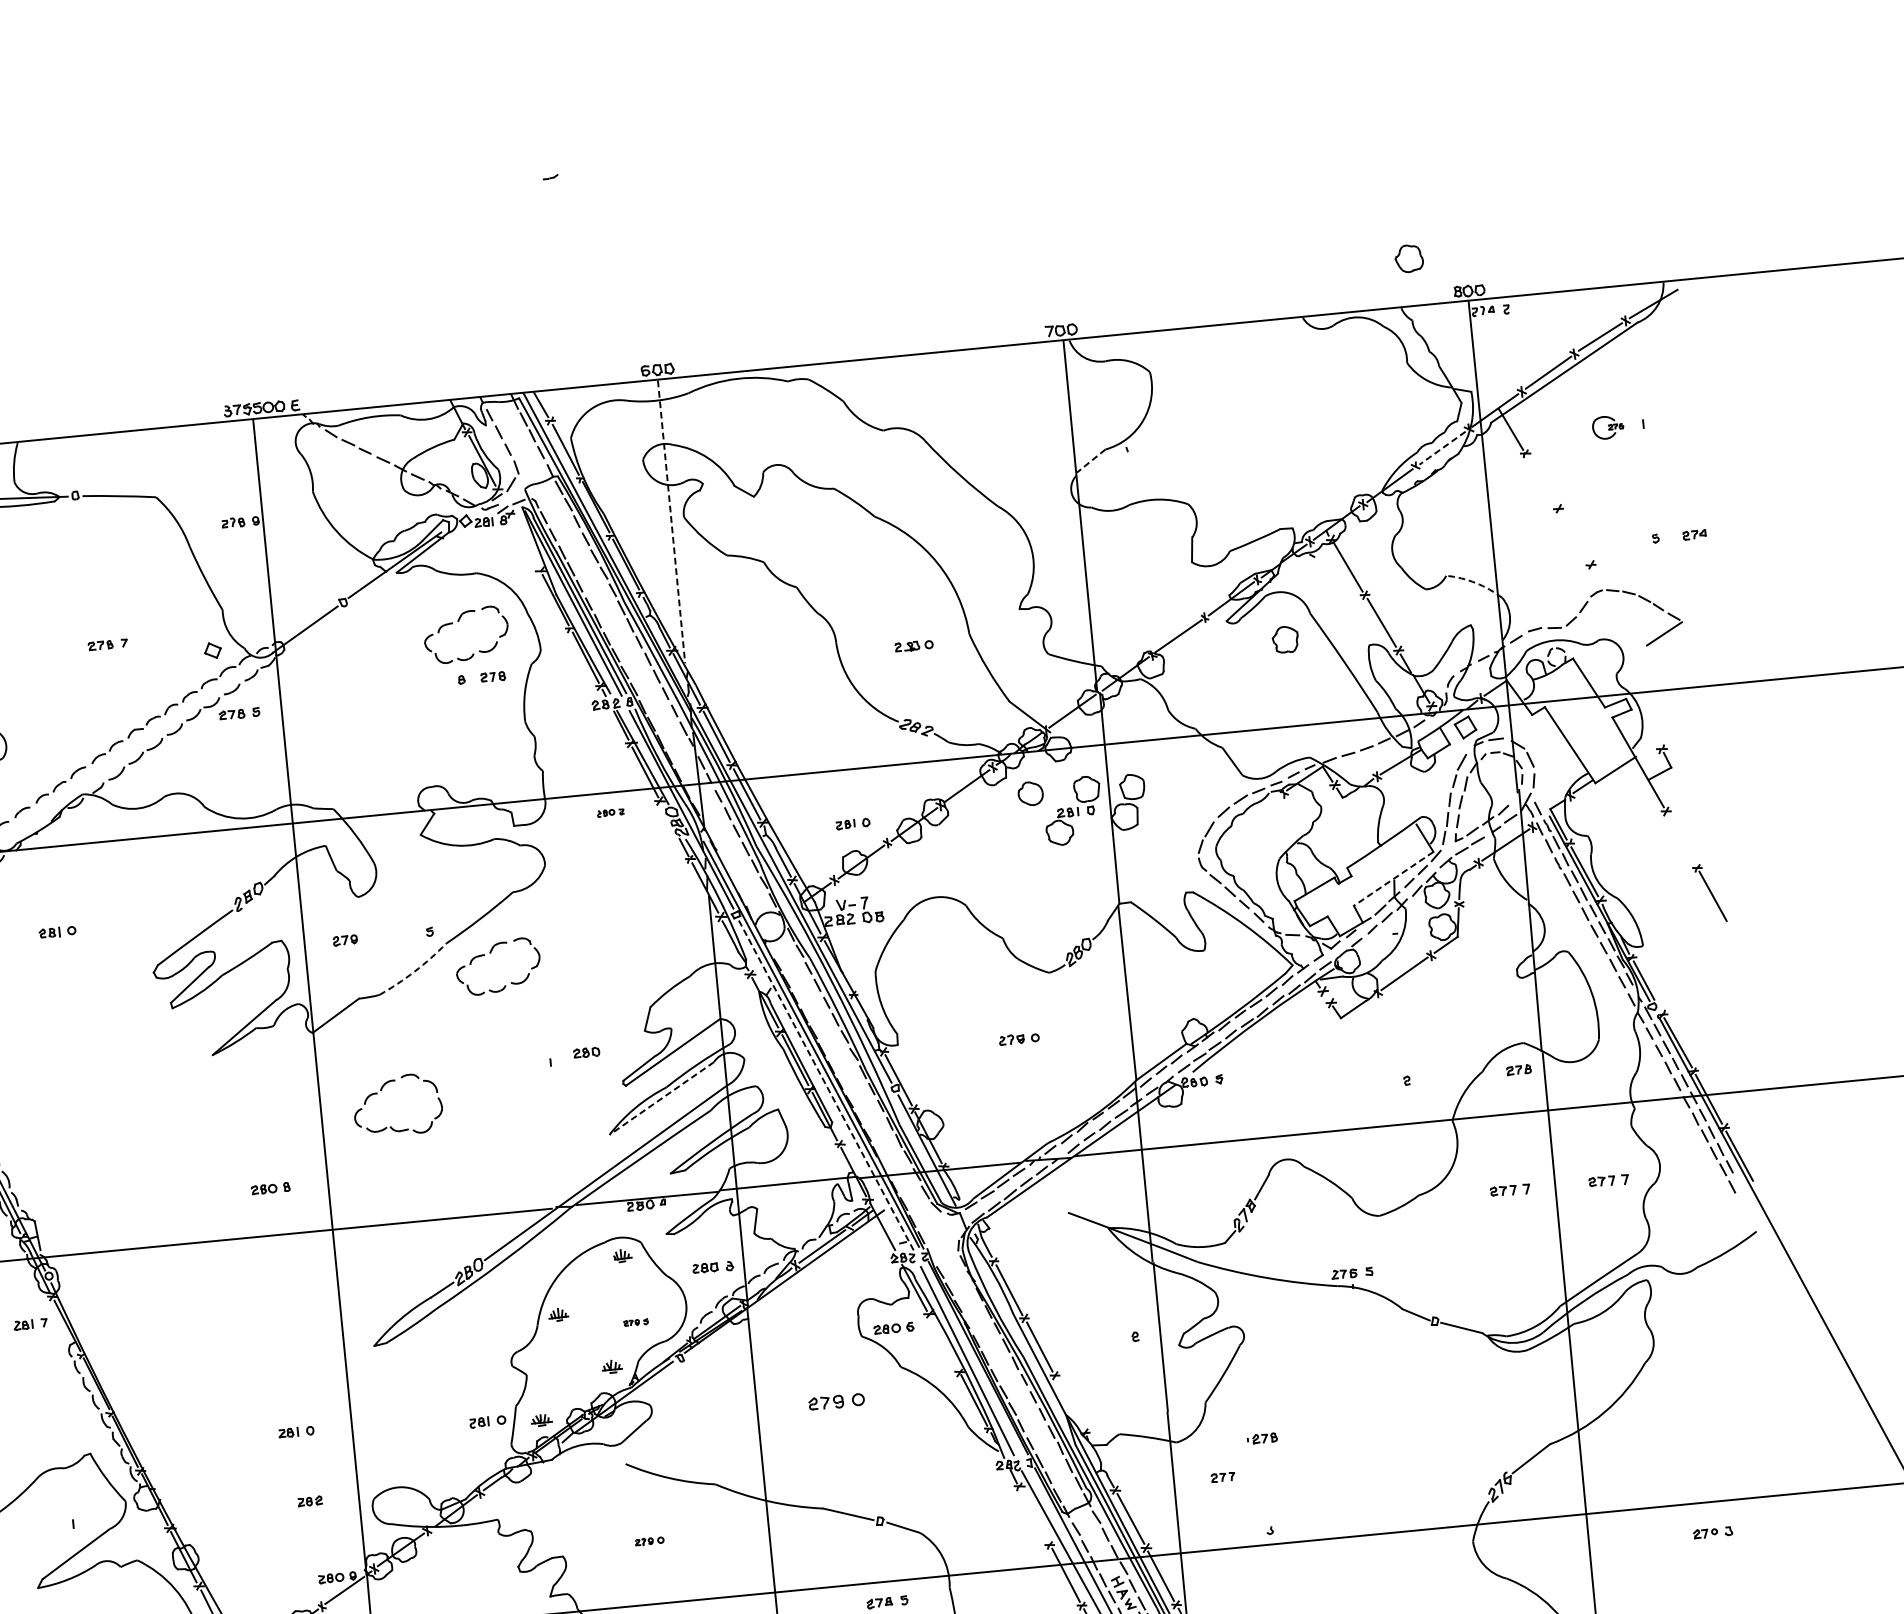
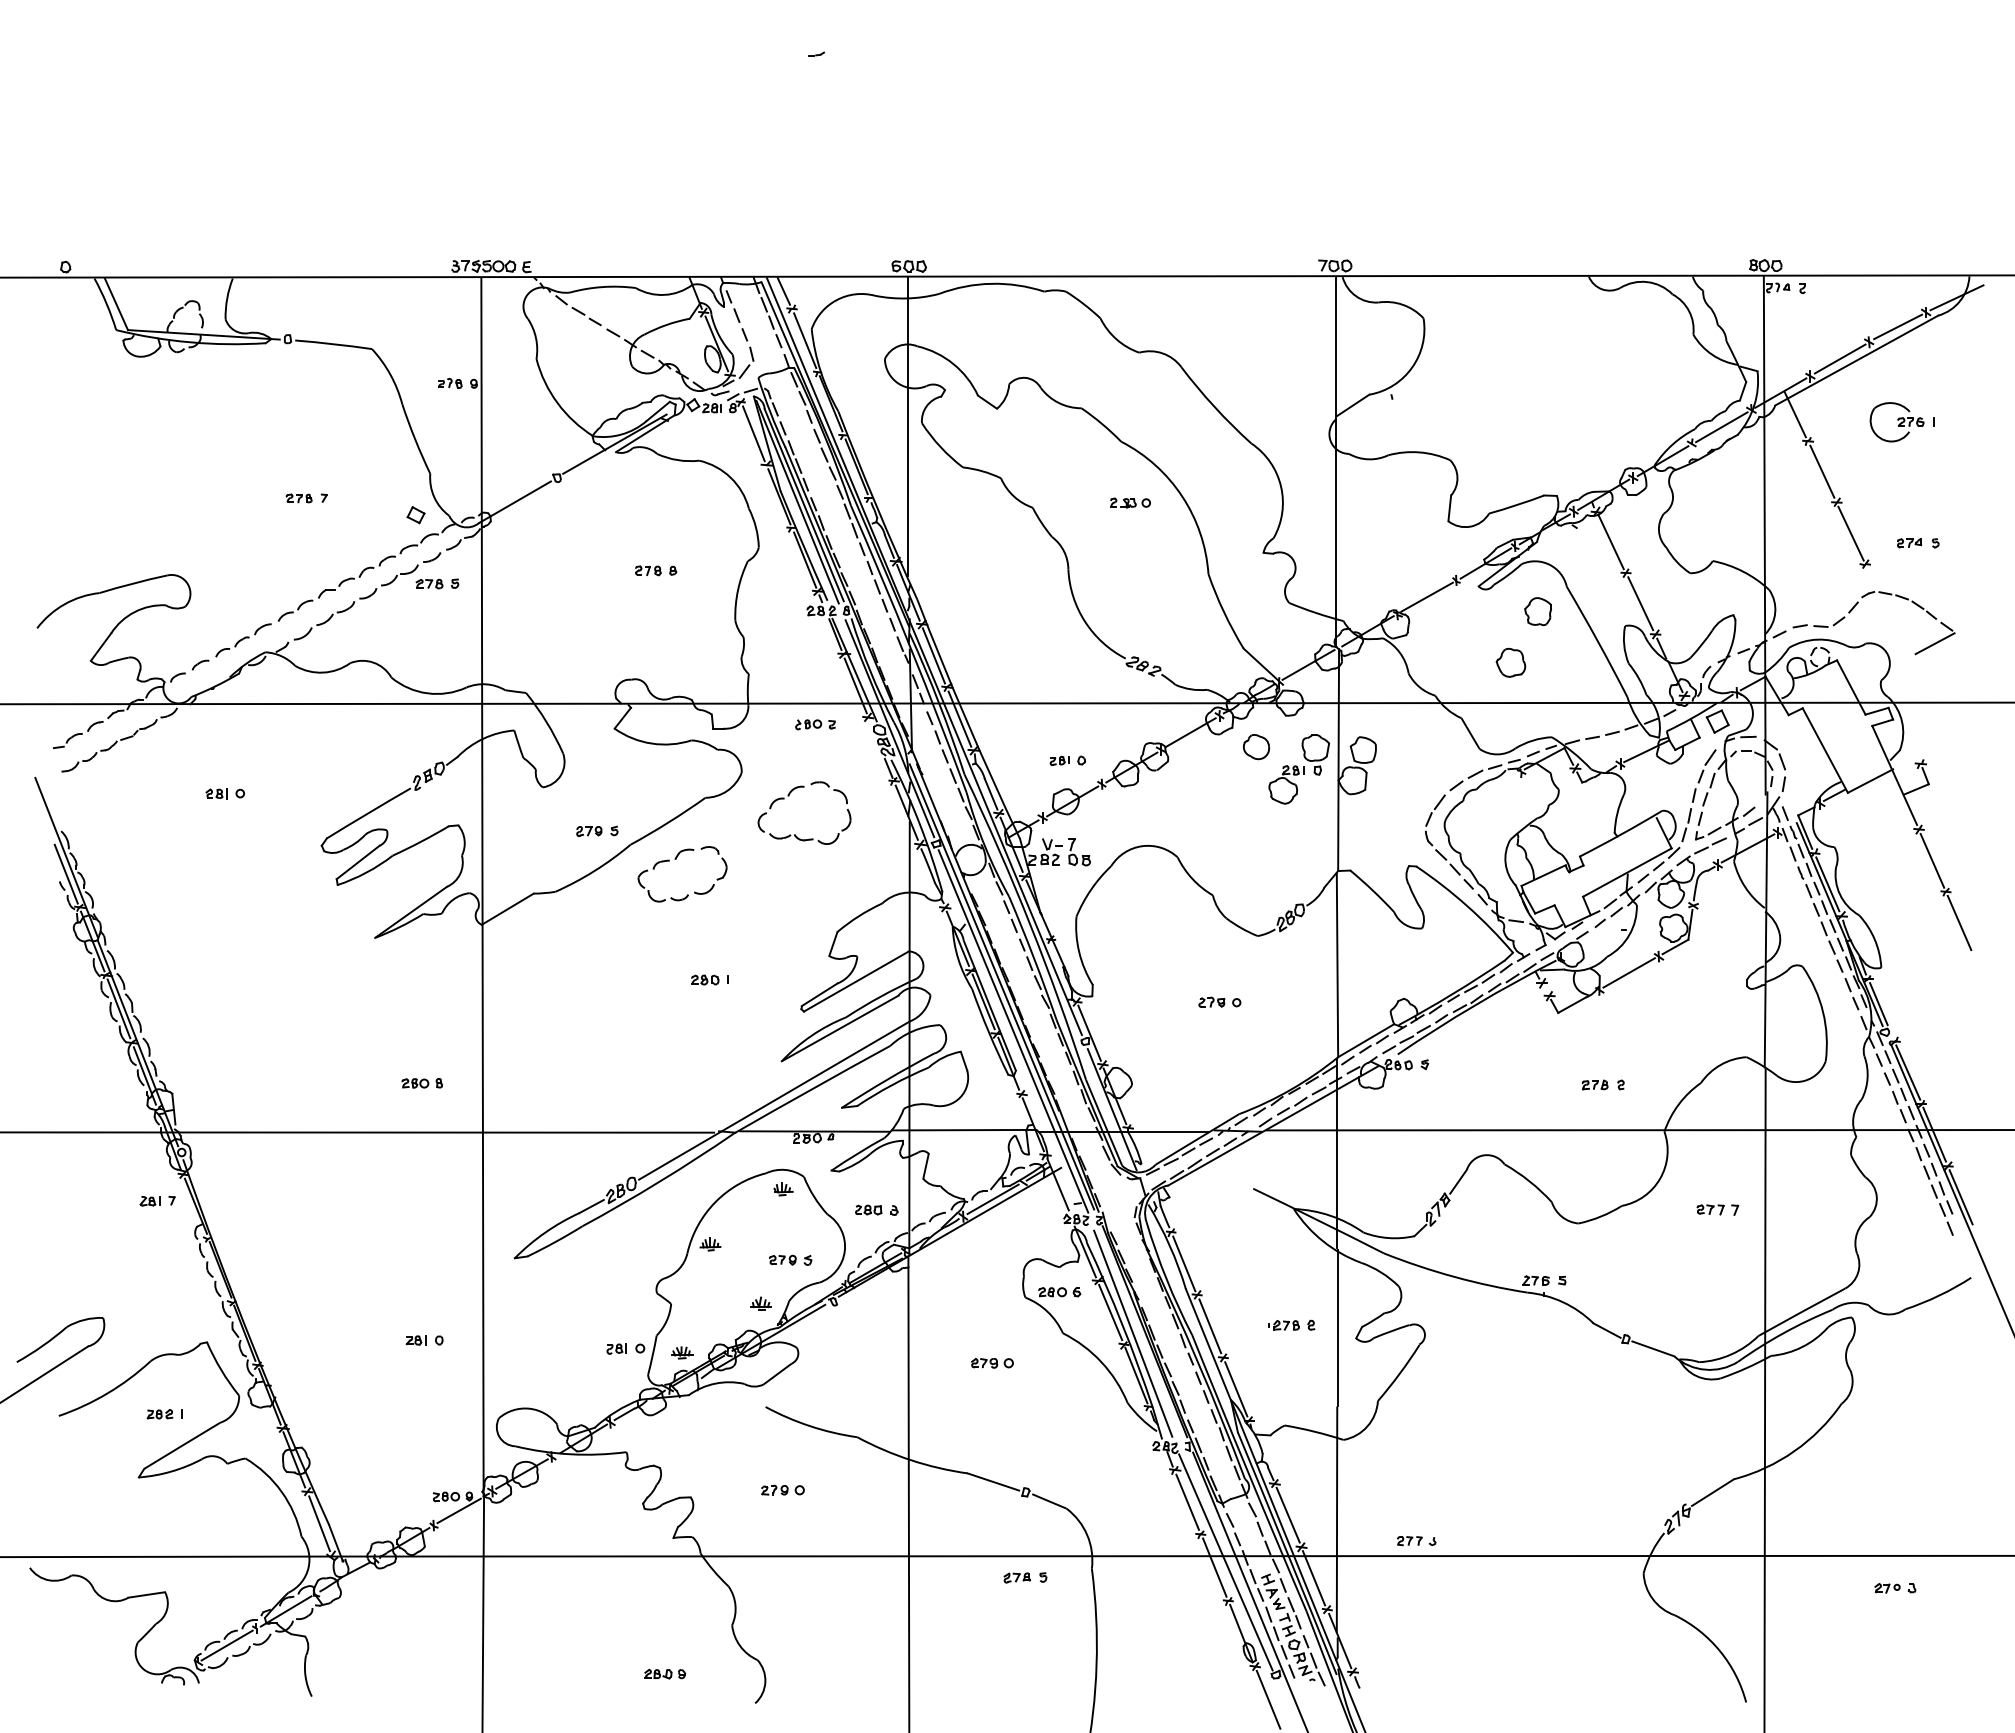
part: (1408, 258) -> (1510, 662), moved
part: (1607, 427) -> (1896, 422), size x1.67
line: (1442, 448) -> (1721, 427), dashed -> solid
line: (1090, 461) -> (1352, 405), dashed -> solid
line: (1542, 480) -> (1822, 471), added
line: (671, 522) -> (908, 427), dashed -> solid
part: (1694, 535) -> (1909, 543), moved
line: (1574, 537) -> (1850, 533), added
line: (525, 542) -> (753, 433), added
arc: (1476, 582) -> (1743, 571), dashed -> solid
part: (459, 621) -> (676, 509), removed
part: (914, 645) -> (1130, 502), moved
part: (493, 676) -> (648, 570), moved
part: (610, 812) -> (815, 724), size x1.43
line: (1681, 839) -> (1932, 860), added
line: (1392, 878) -> (1626, 872), dashed -> solid
part: (345, 940) -> (589, 831), moved
arc: (414, 971) -> (594, 870), dashed -> solid
part: (586, 1052) -> (705, 979), moved
part: (1518, 1069) -> (1594, 1084), moved
line: (826, 1085) -> (1013, 1031), dashed -> solid
part: (382, 1091) -> (789, 796), moved
line: (662, 1098) -> (840, 1028), dashed -> solid
part: (1608, 1180) -> (1821, 1209), removed
part: (635, 1321) -> (790, 1259), size x1.67
line: (943, 1343) -> (1110, 1312), added
part: (836, 1402) -> (992, 1363), size x0.71
line: (1070, 1404) -> (1236, 1389), added
part: (1262, 1438) -> (1283, 1325), moved
part: (1222, 1477) -> (1409, 1541), moved
part: (309, 1501) -> (159, 1414), moved
line: (1034, 1515) -> (1187, 1501), added
part: (649, 1540) -> (782, 1489), size x1.43

